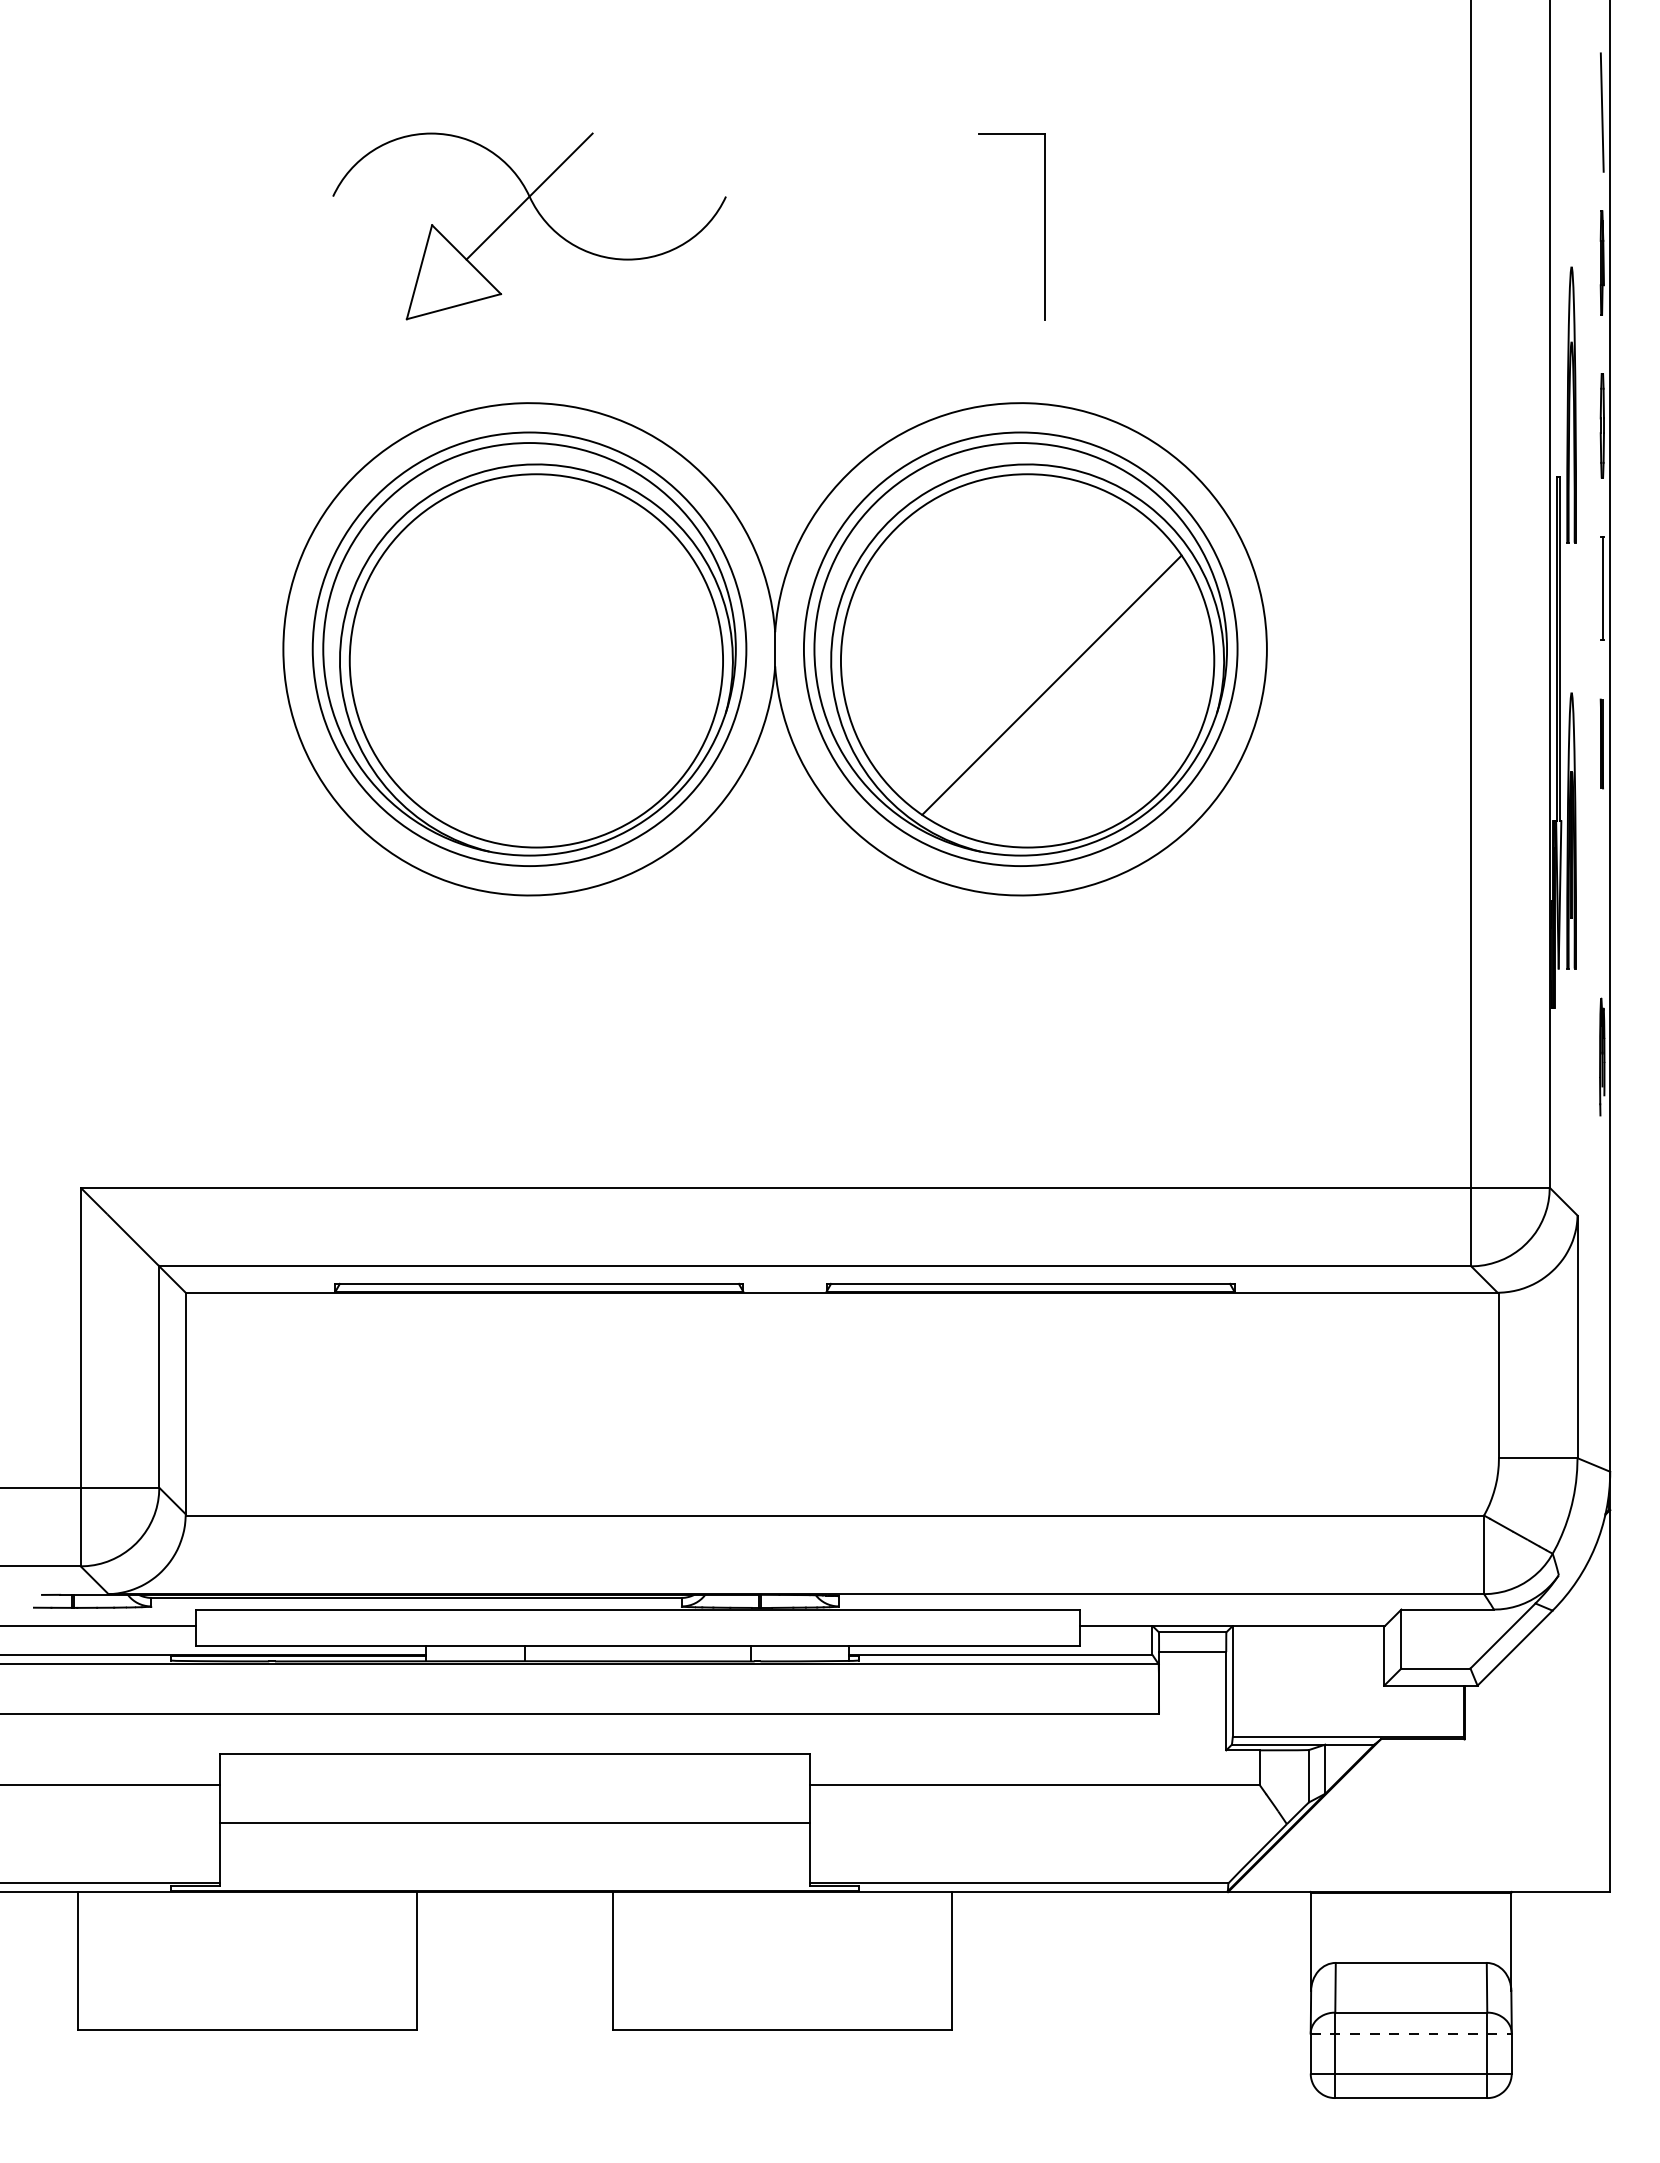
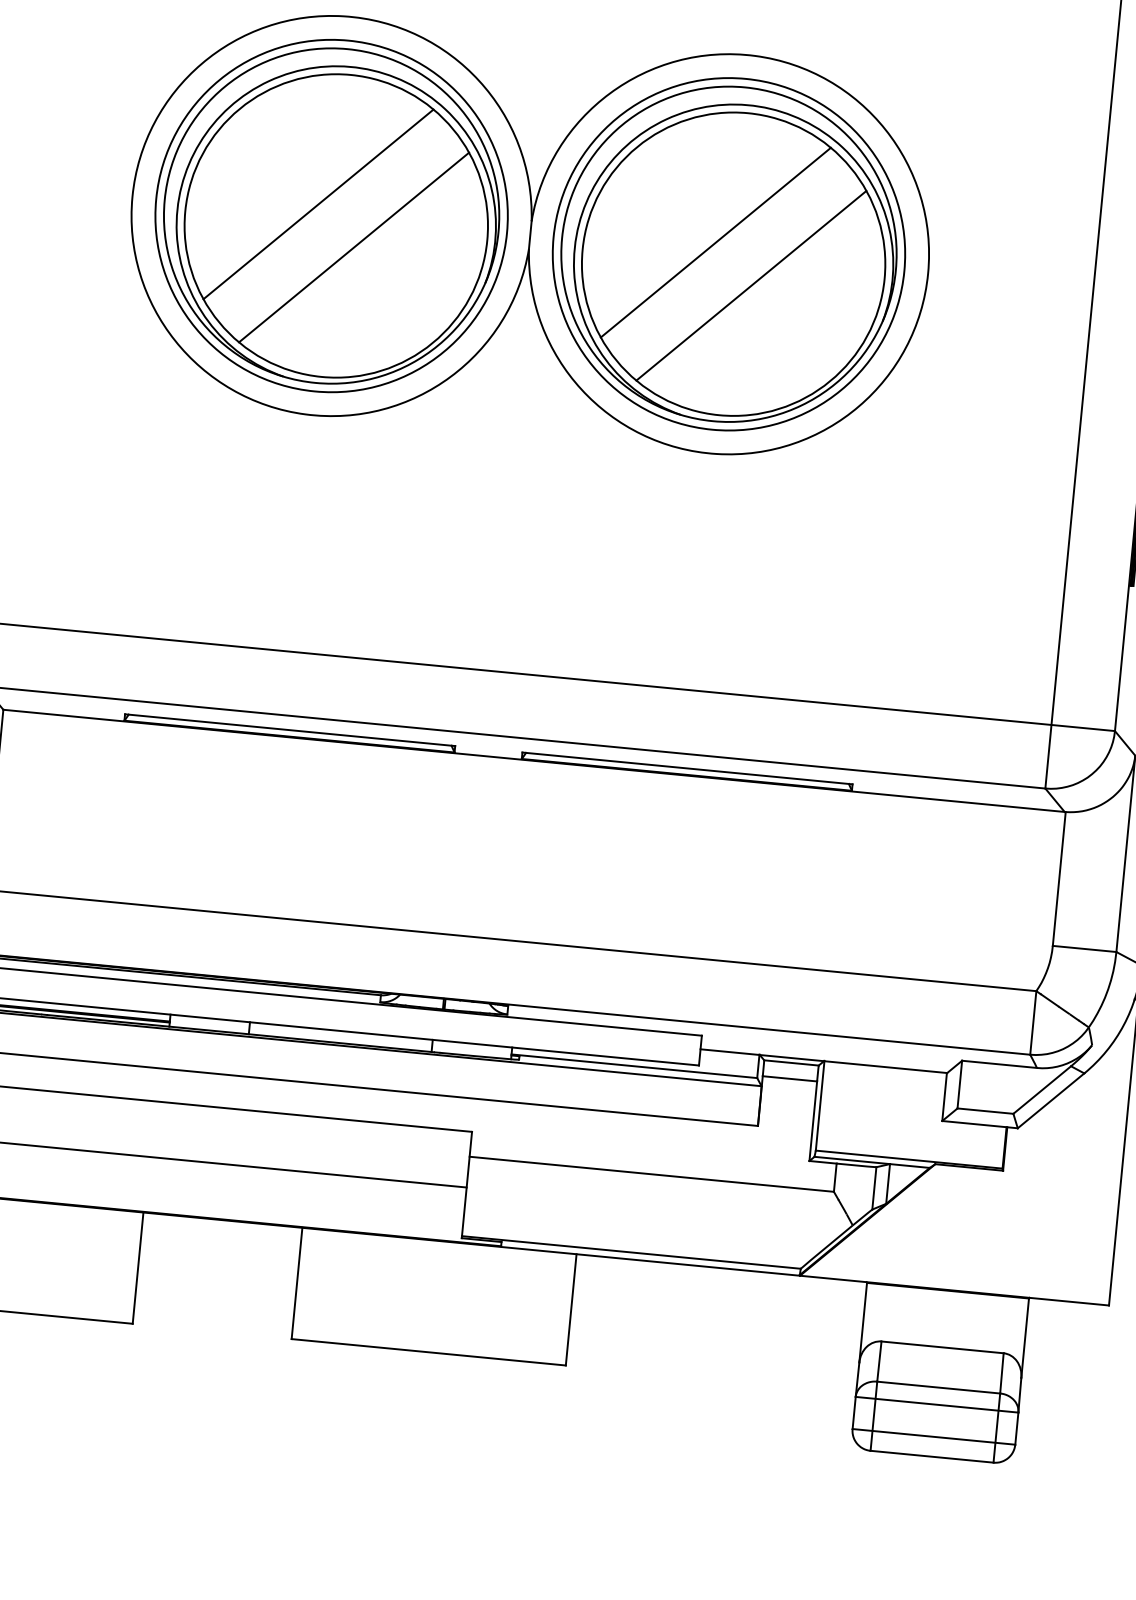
line: (511, 636) -> (318, 204), added
line: (1003, 636) -> (716, 242), added
line: (560, 684) -> (353, 246), added
line: (1411, 2033) -> (937, 1404), dashed -> solid

